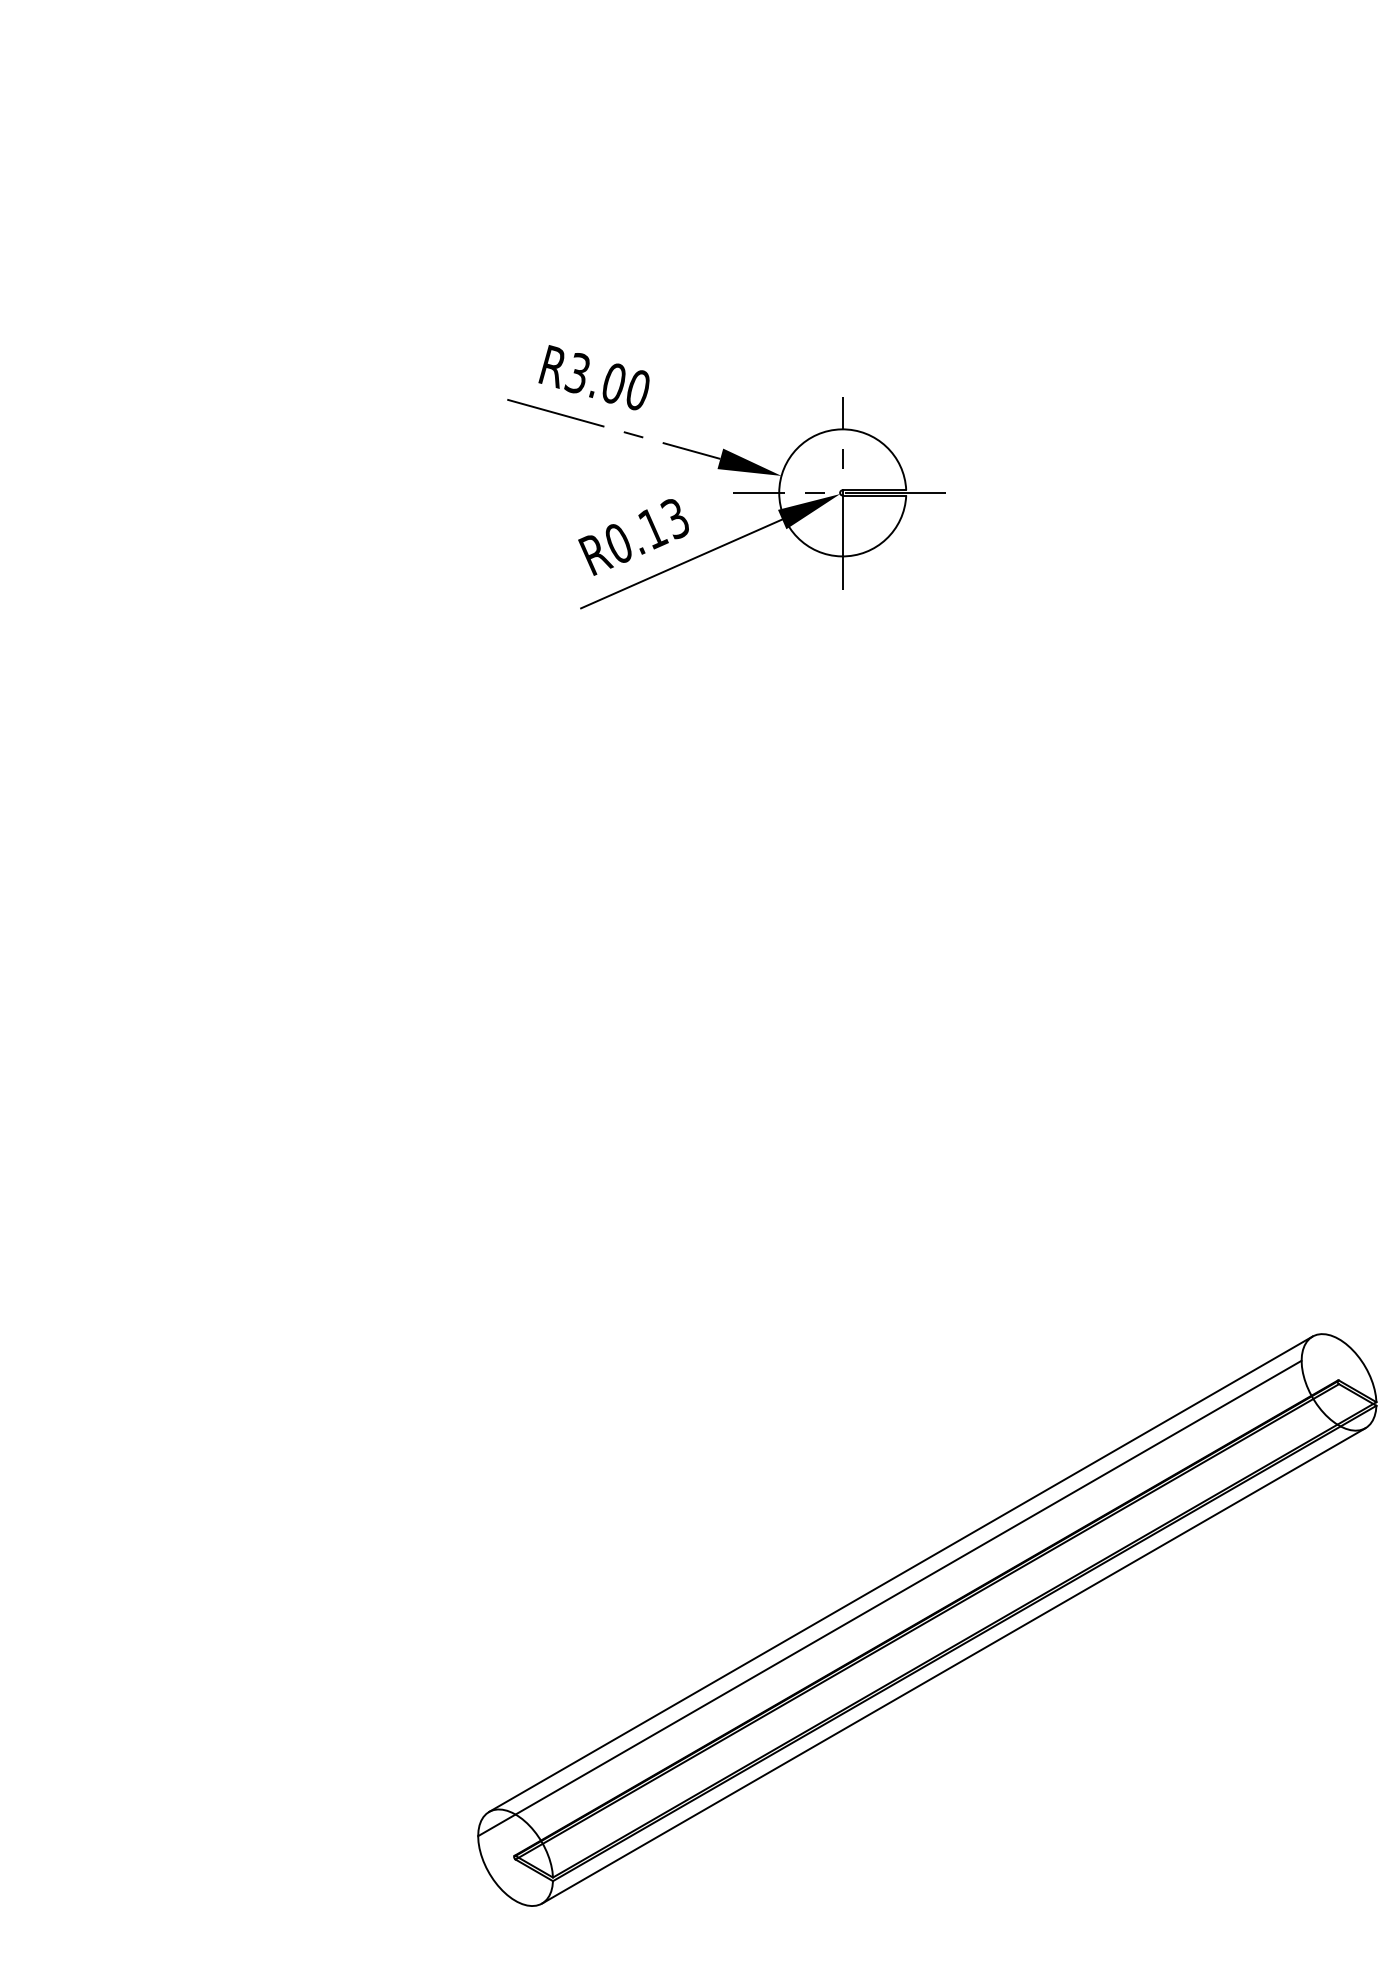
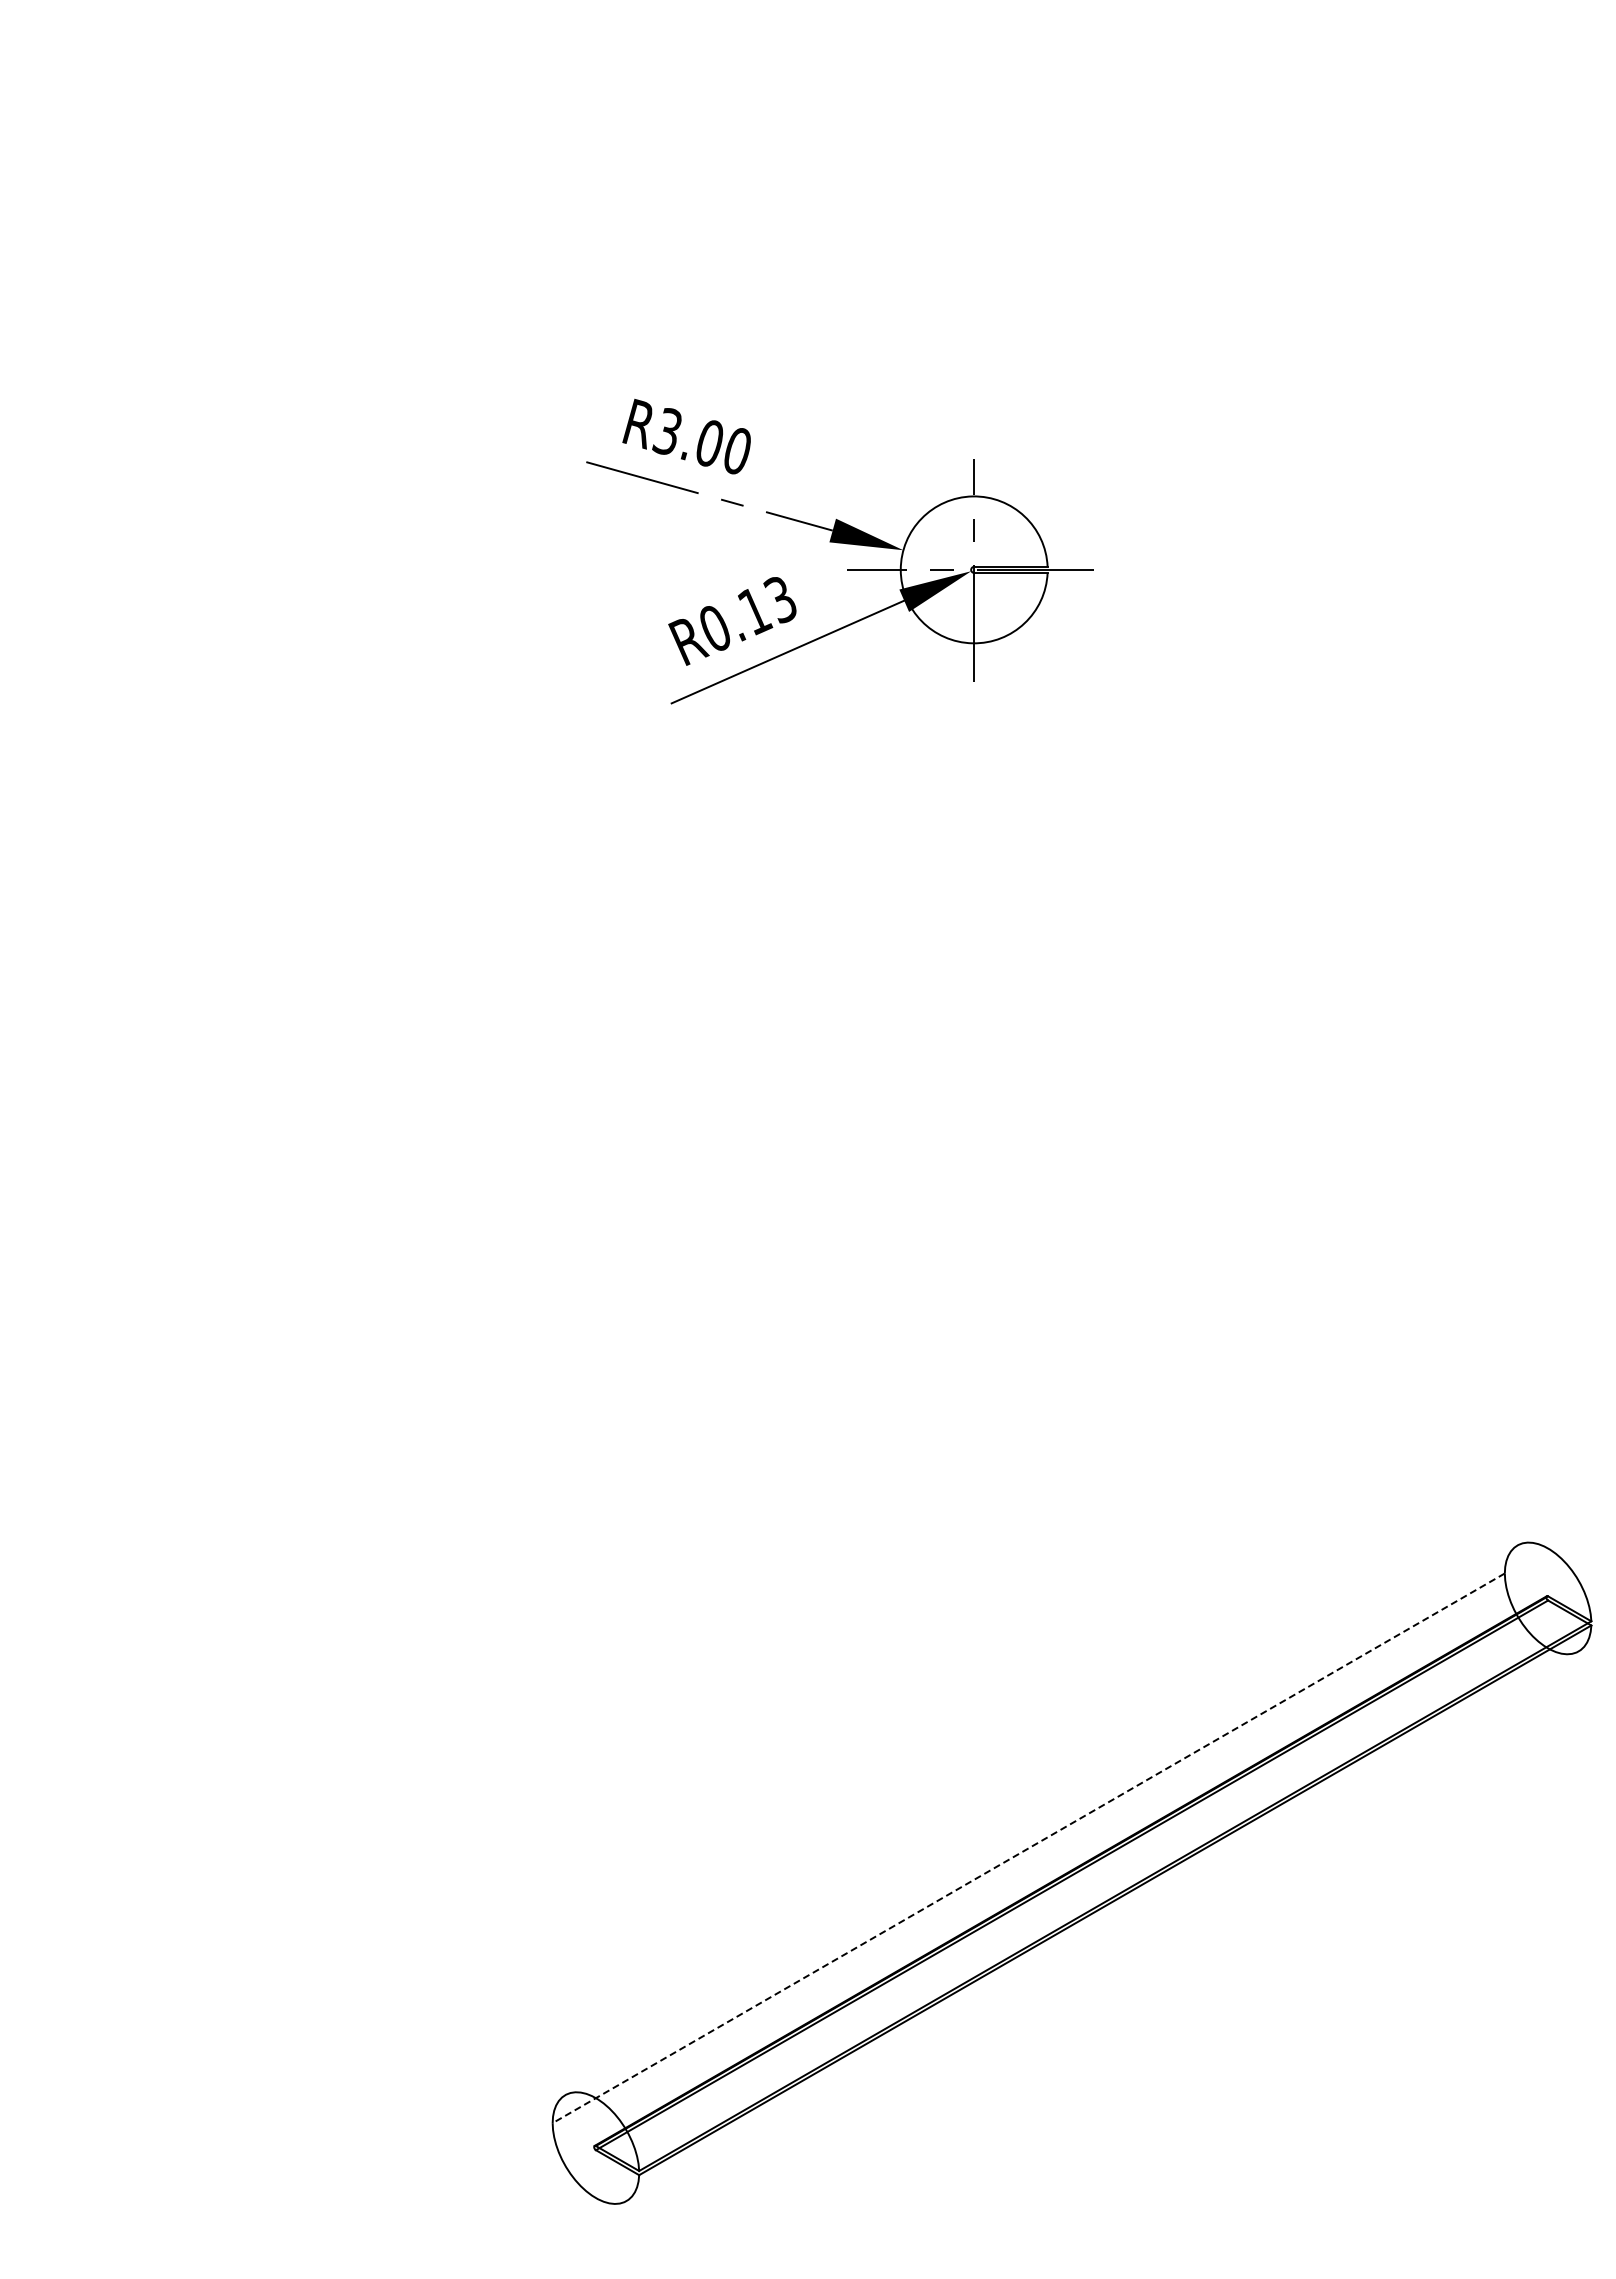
line: (900, 1574) -> (1041, 1820), removed
line: (889, 1598) -> (1028, 1848), solid -> dashed
line: (953, 1666) -> (1102, 1926), removed

